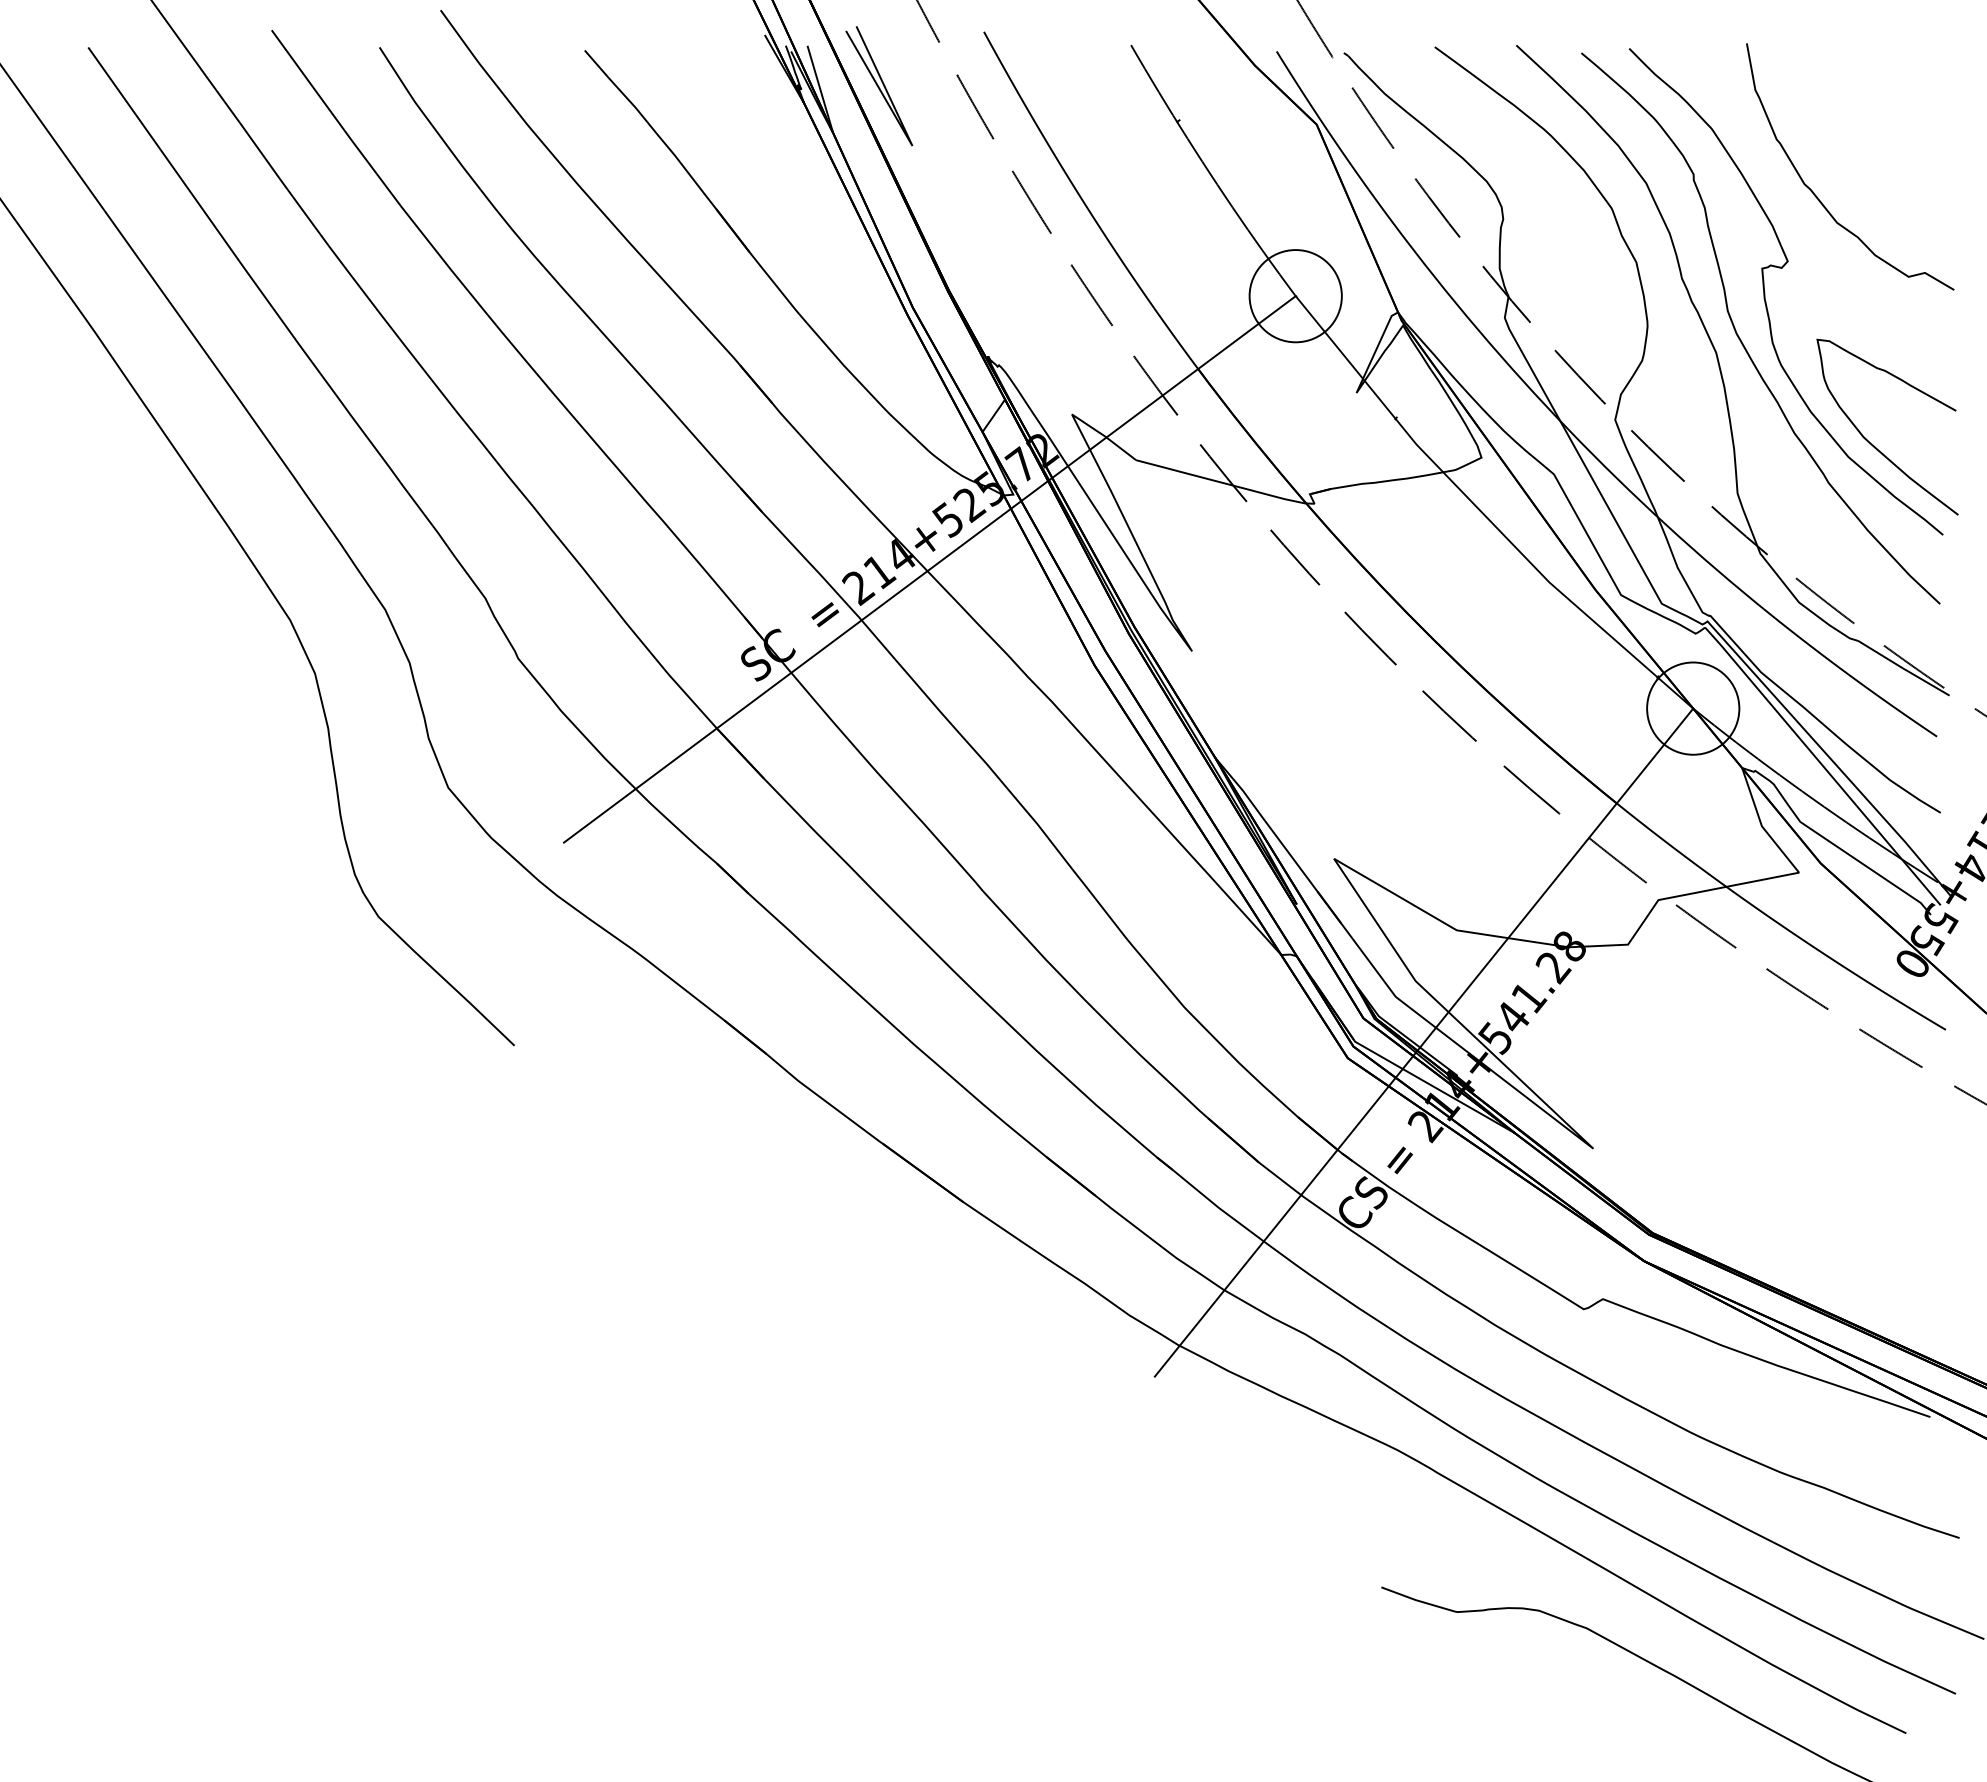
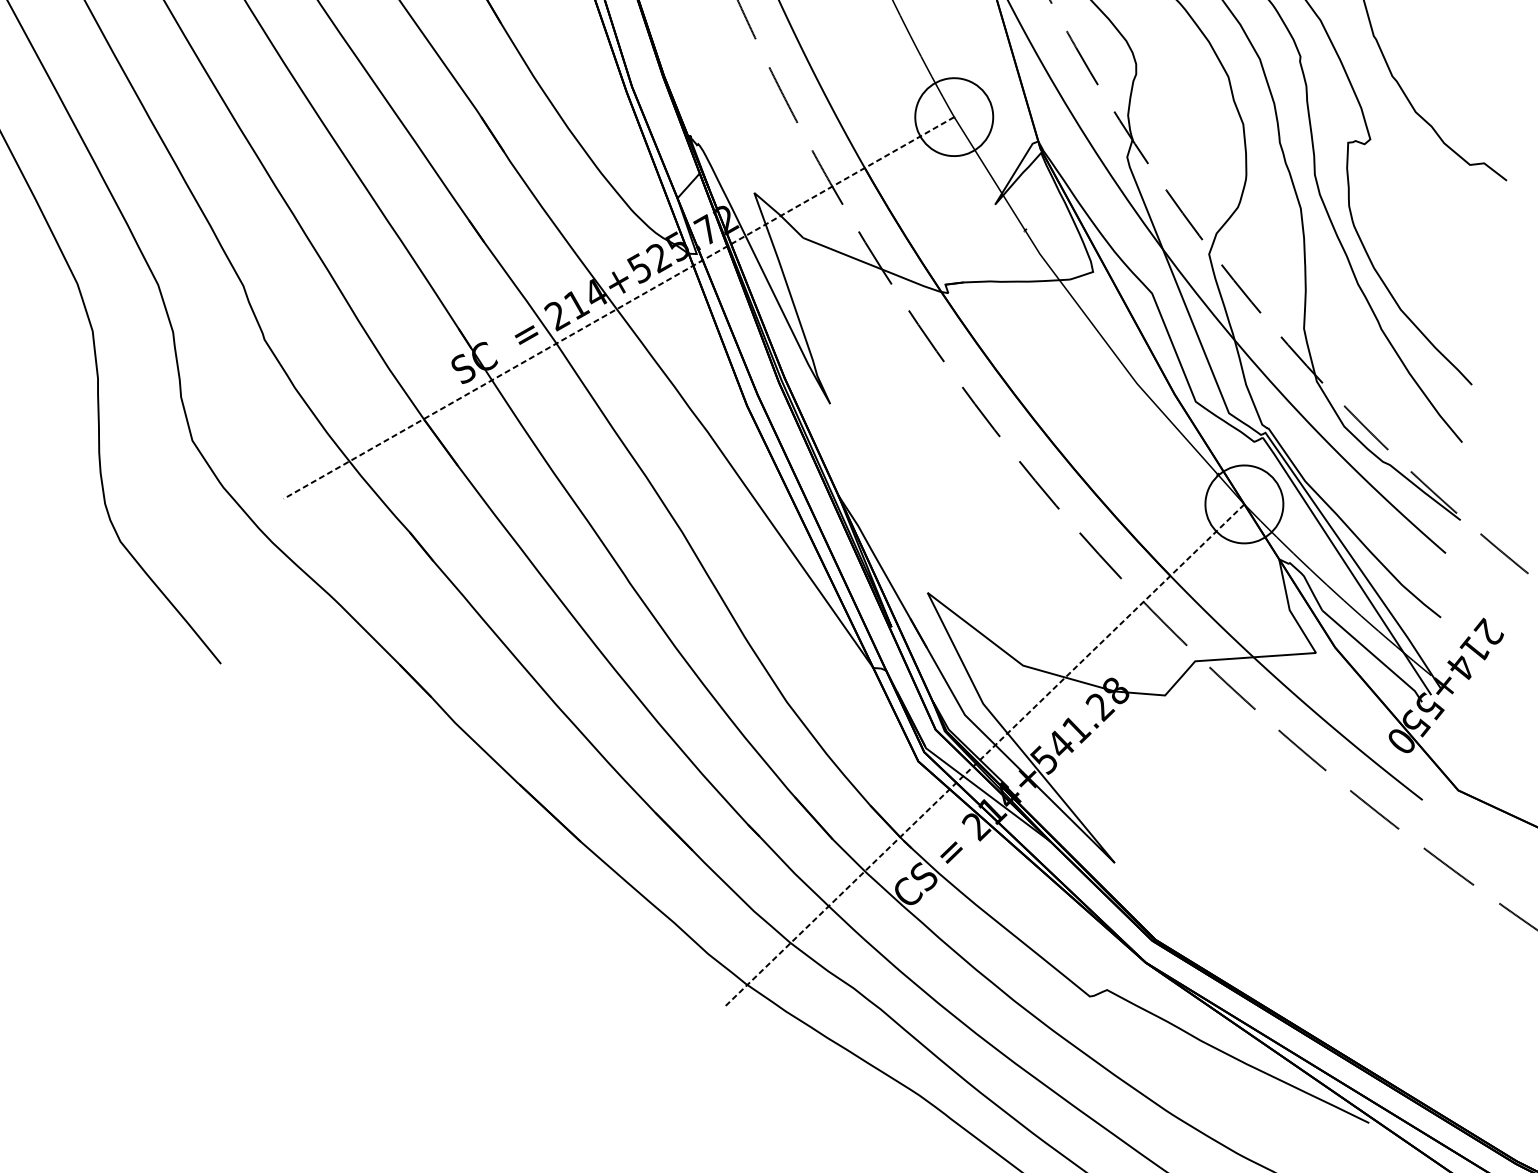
curve: (1873, 444) -> (1423, 301), removed
line: (929, 569) -> (618, 308), solid -> dashed
line: (1424, 1042) -> (984, 756), solid -> dashed

